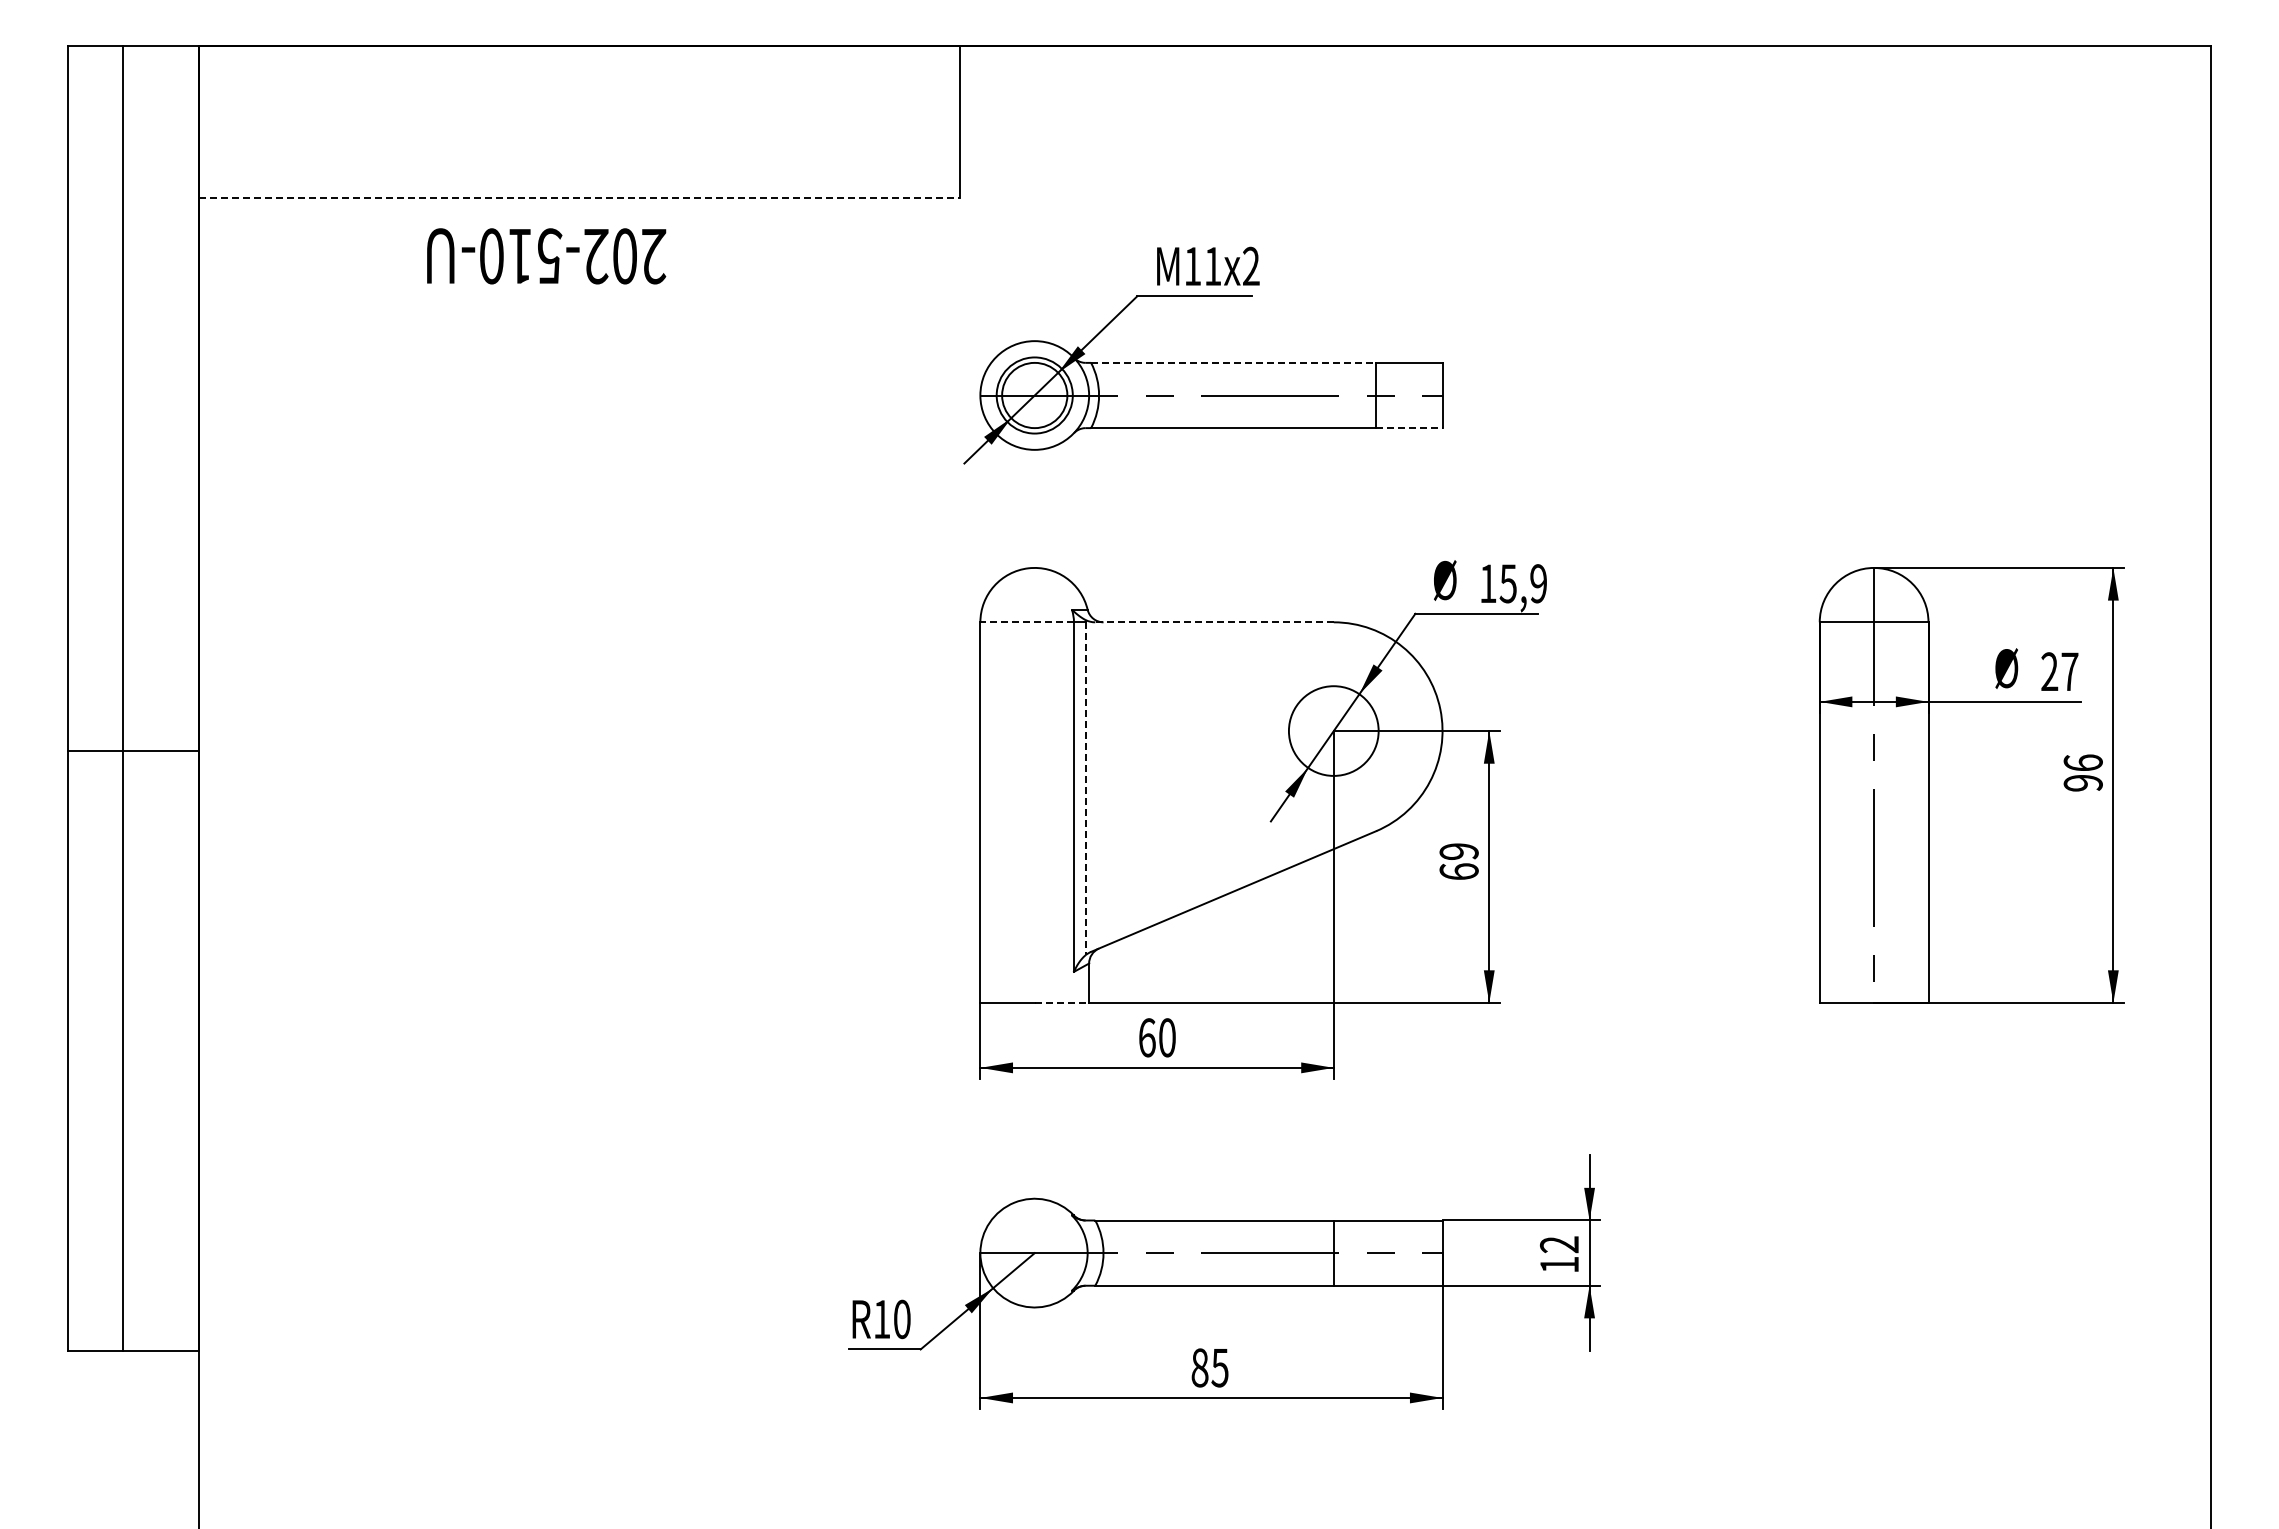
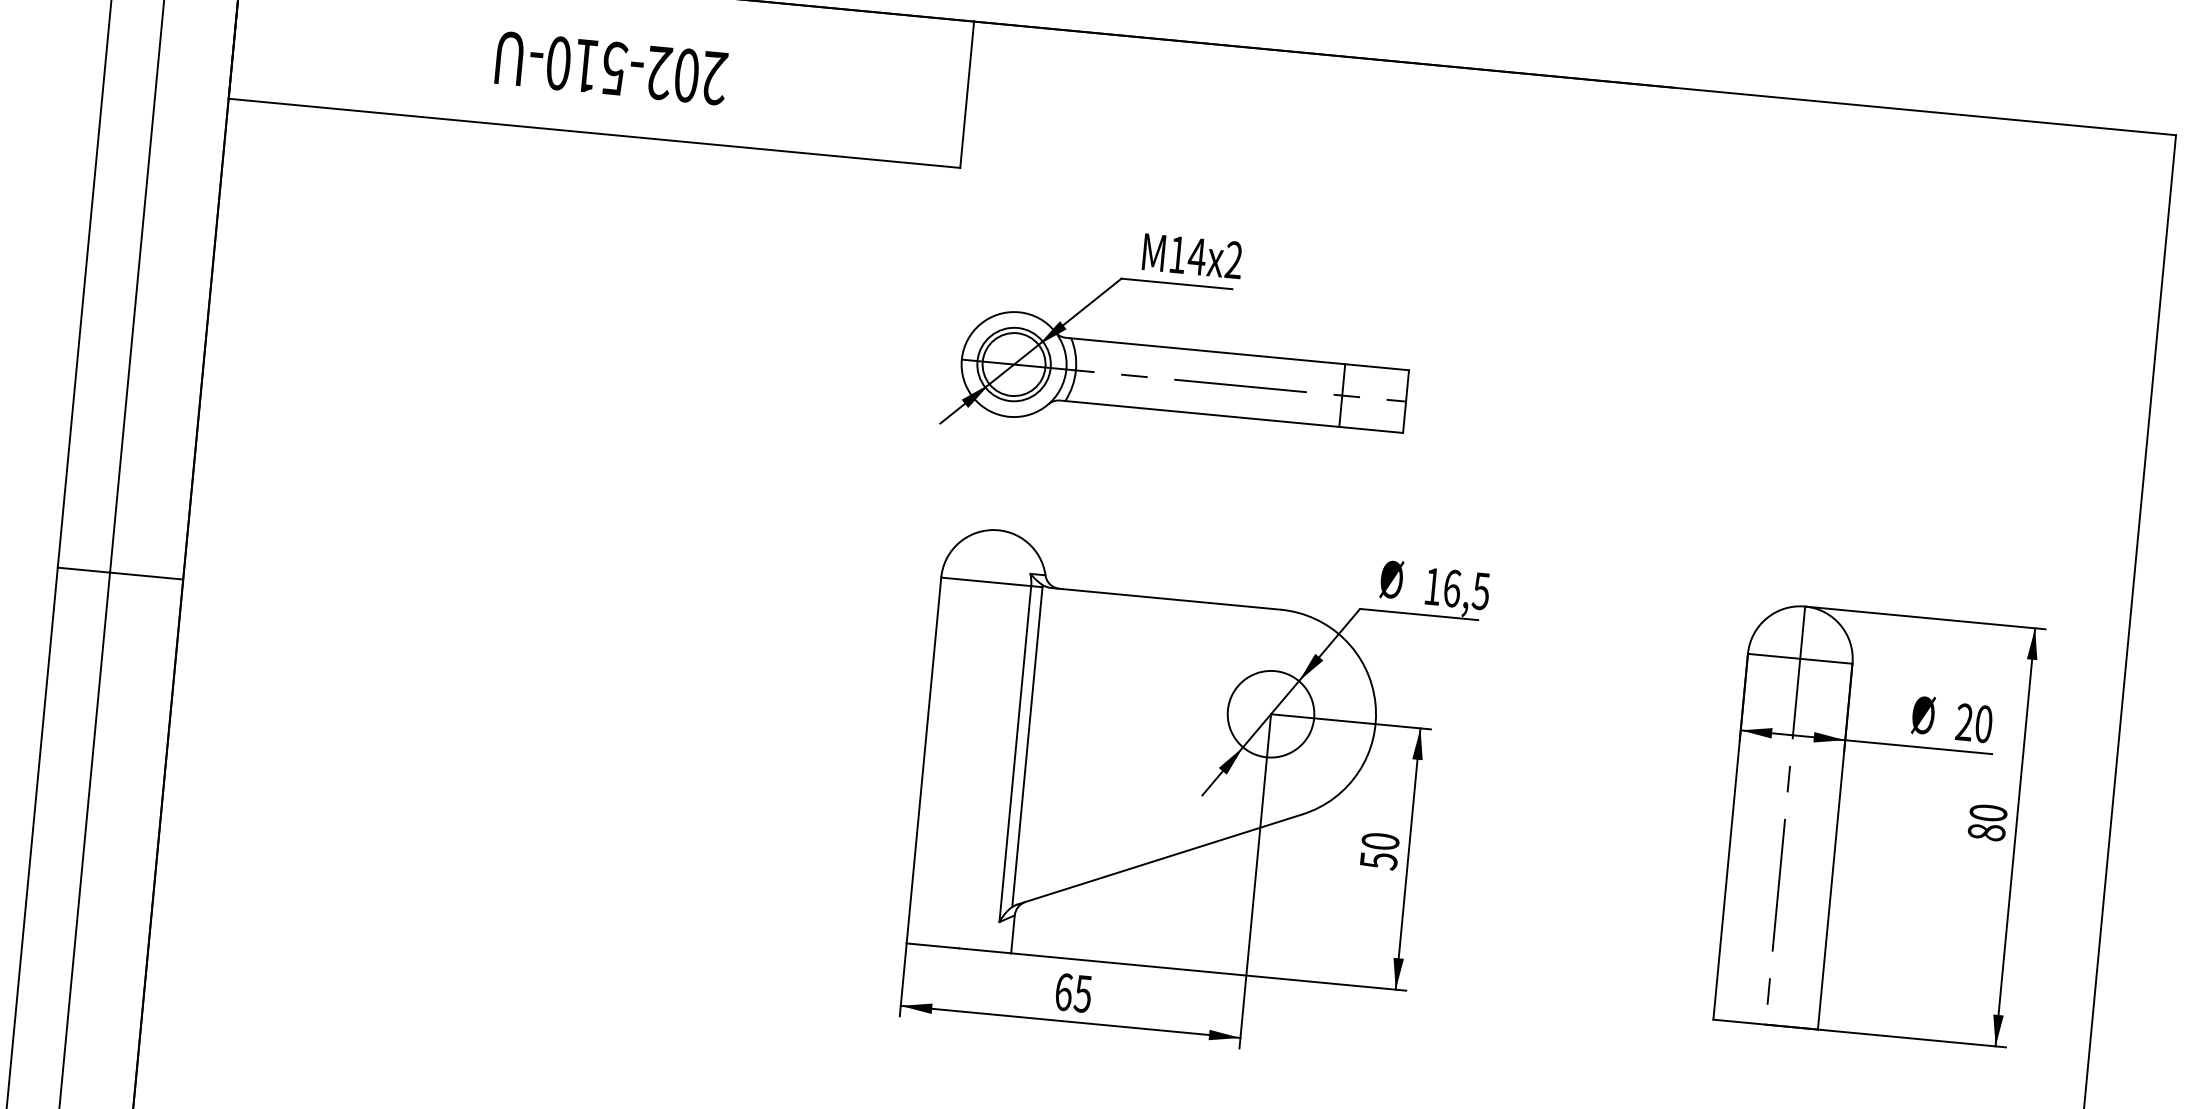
line: (579, 197) -> (594, 132), dashed -> solid
text: (546, 256) -> (611, 68), moved
text: (1212, 266) -> (1196, 256), 11 -> 14
line: (1233, 362) -> (1208, 350), dashed -> solid
line: (1409, 428) -> (1371, 430), dashed -> solid
text: (1522, 583) -> (1465, 589), 15,9 -> 16,5
line: (1027, 622) -> (986, 582), dashed -> solid
line: (1214, 622) -> (1166, 599), dashed -> solid
text: (2069, 671) -> (1983, 723), 27 -> 20
line: (133, 751) -> (120, 573), moved
text: (2082, 772) -> (1986, 822), 96 -> 80
line: (1085, 789) -> (1027, 747), dashed -> solid
text: (1458, 861) -> (1379, 850), 69 -> 50
line: (1062, 1002) -> (985, 950), dashed -> solid
text: (1166, 1037) -> (1082, 993), 60 -> 65

